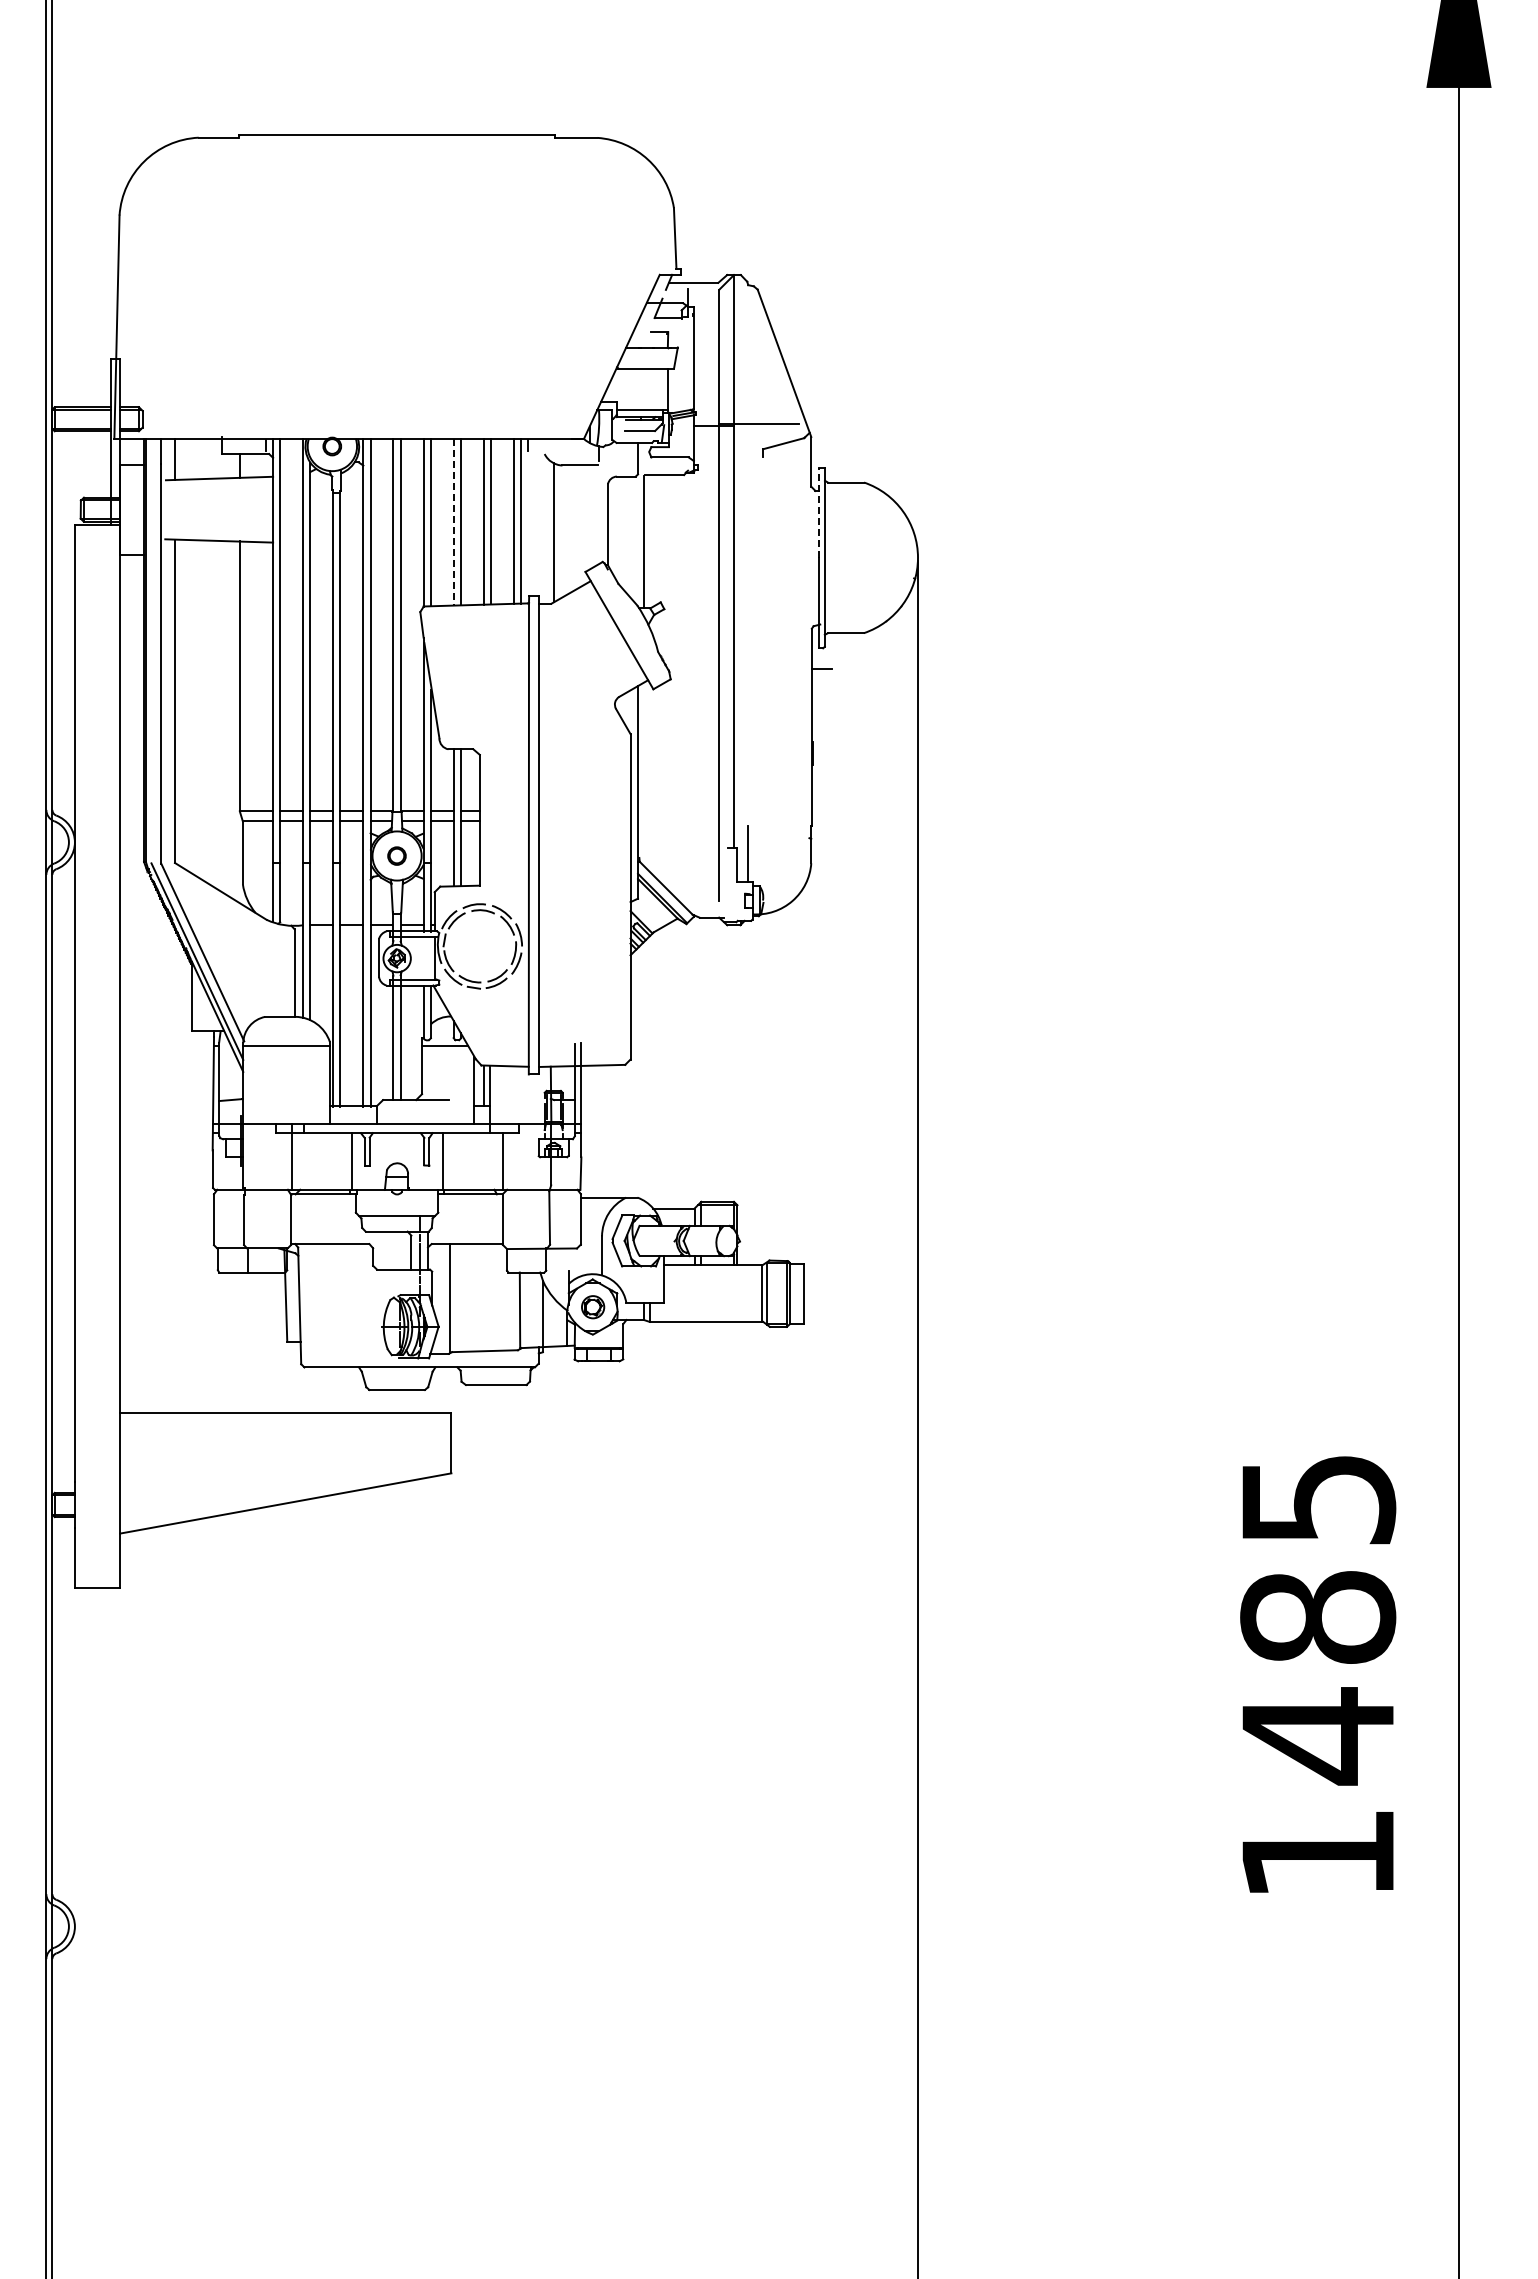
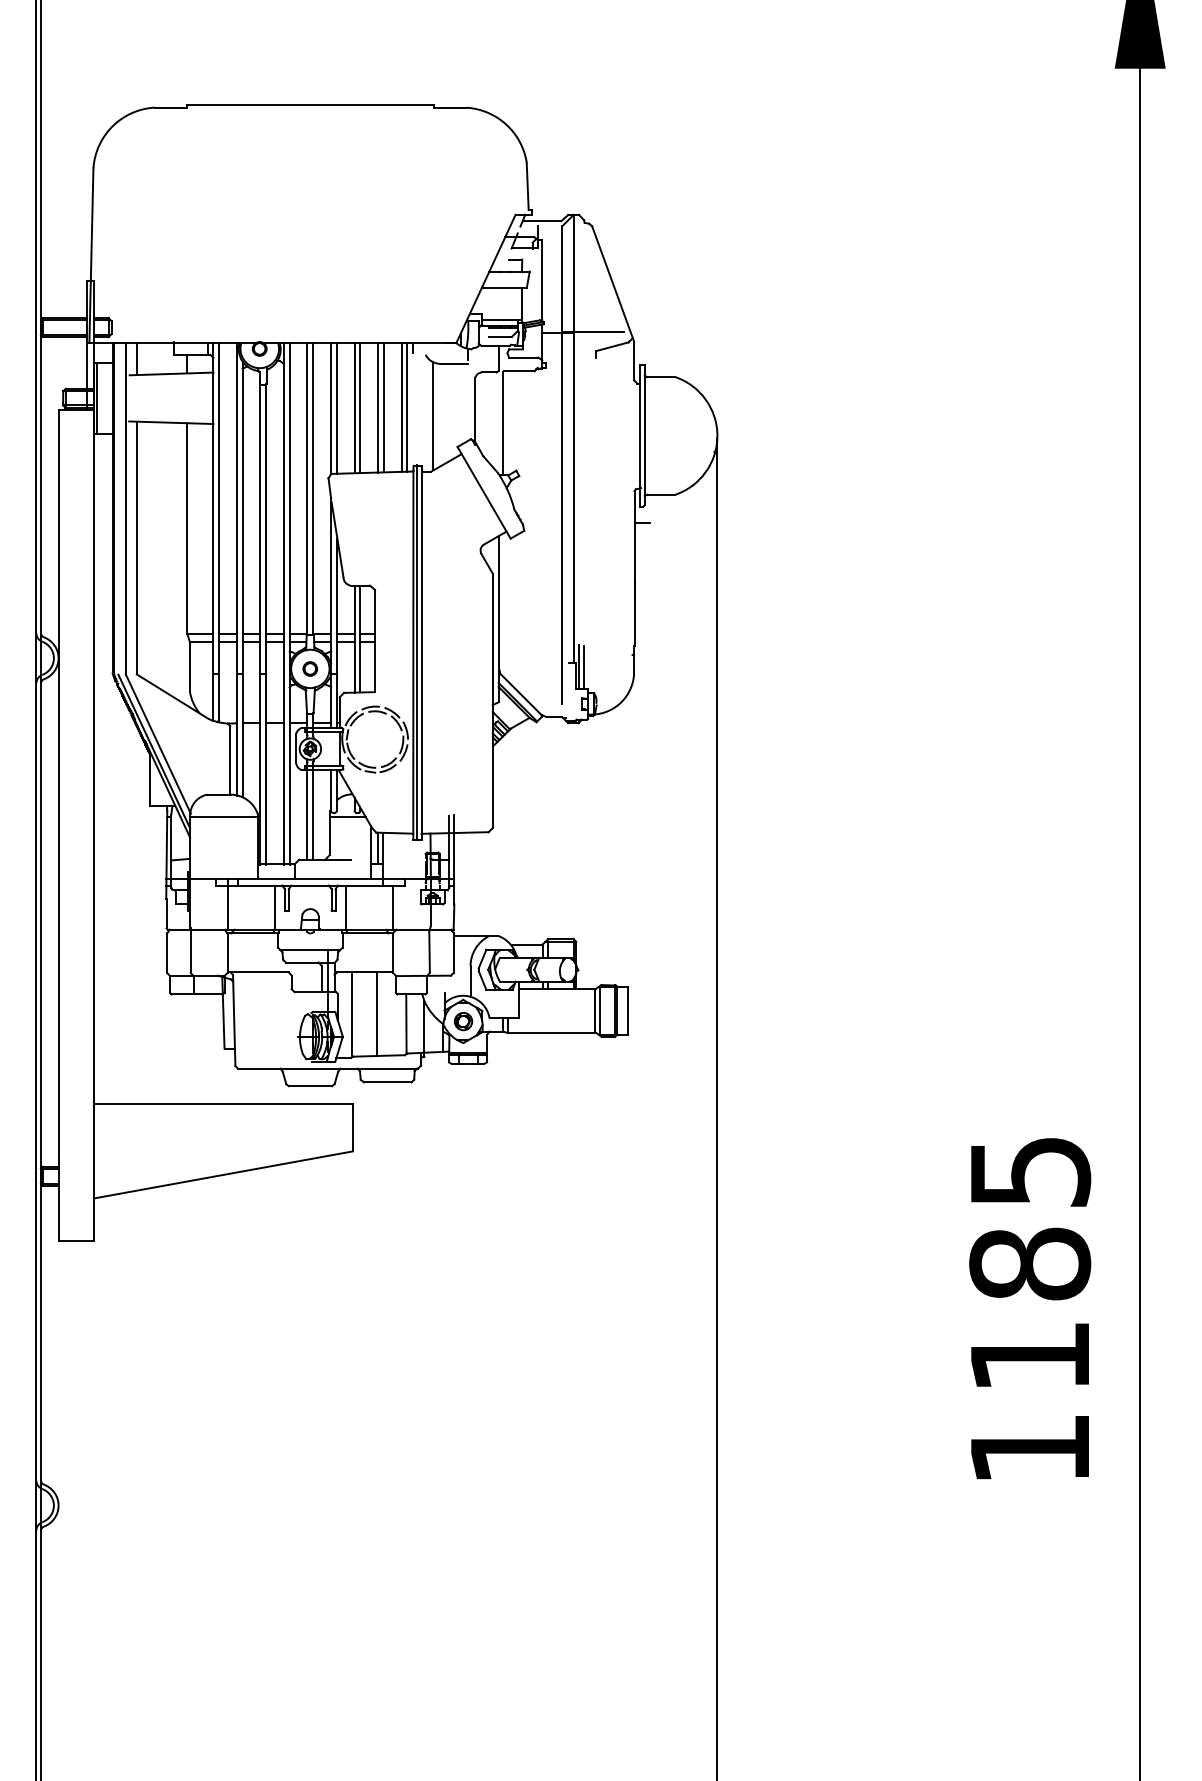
line: (124, 509) -> (97, 398), added
line: (818, 512) -> (639, 400), dashed -> solid
line: (453, 522) -> (354, 408), dashed -> solid
line: (534, 835) -> (417, 652), added
line: (740, 853) -> (578, 666), added
line: (482, 1297) -> (377, 1013), added
text: (1317, 1736) -> (1029, 1357), 1485 -> 1185

